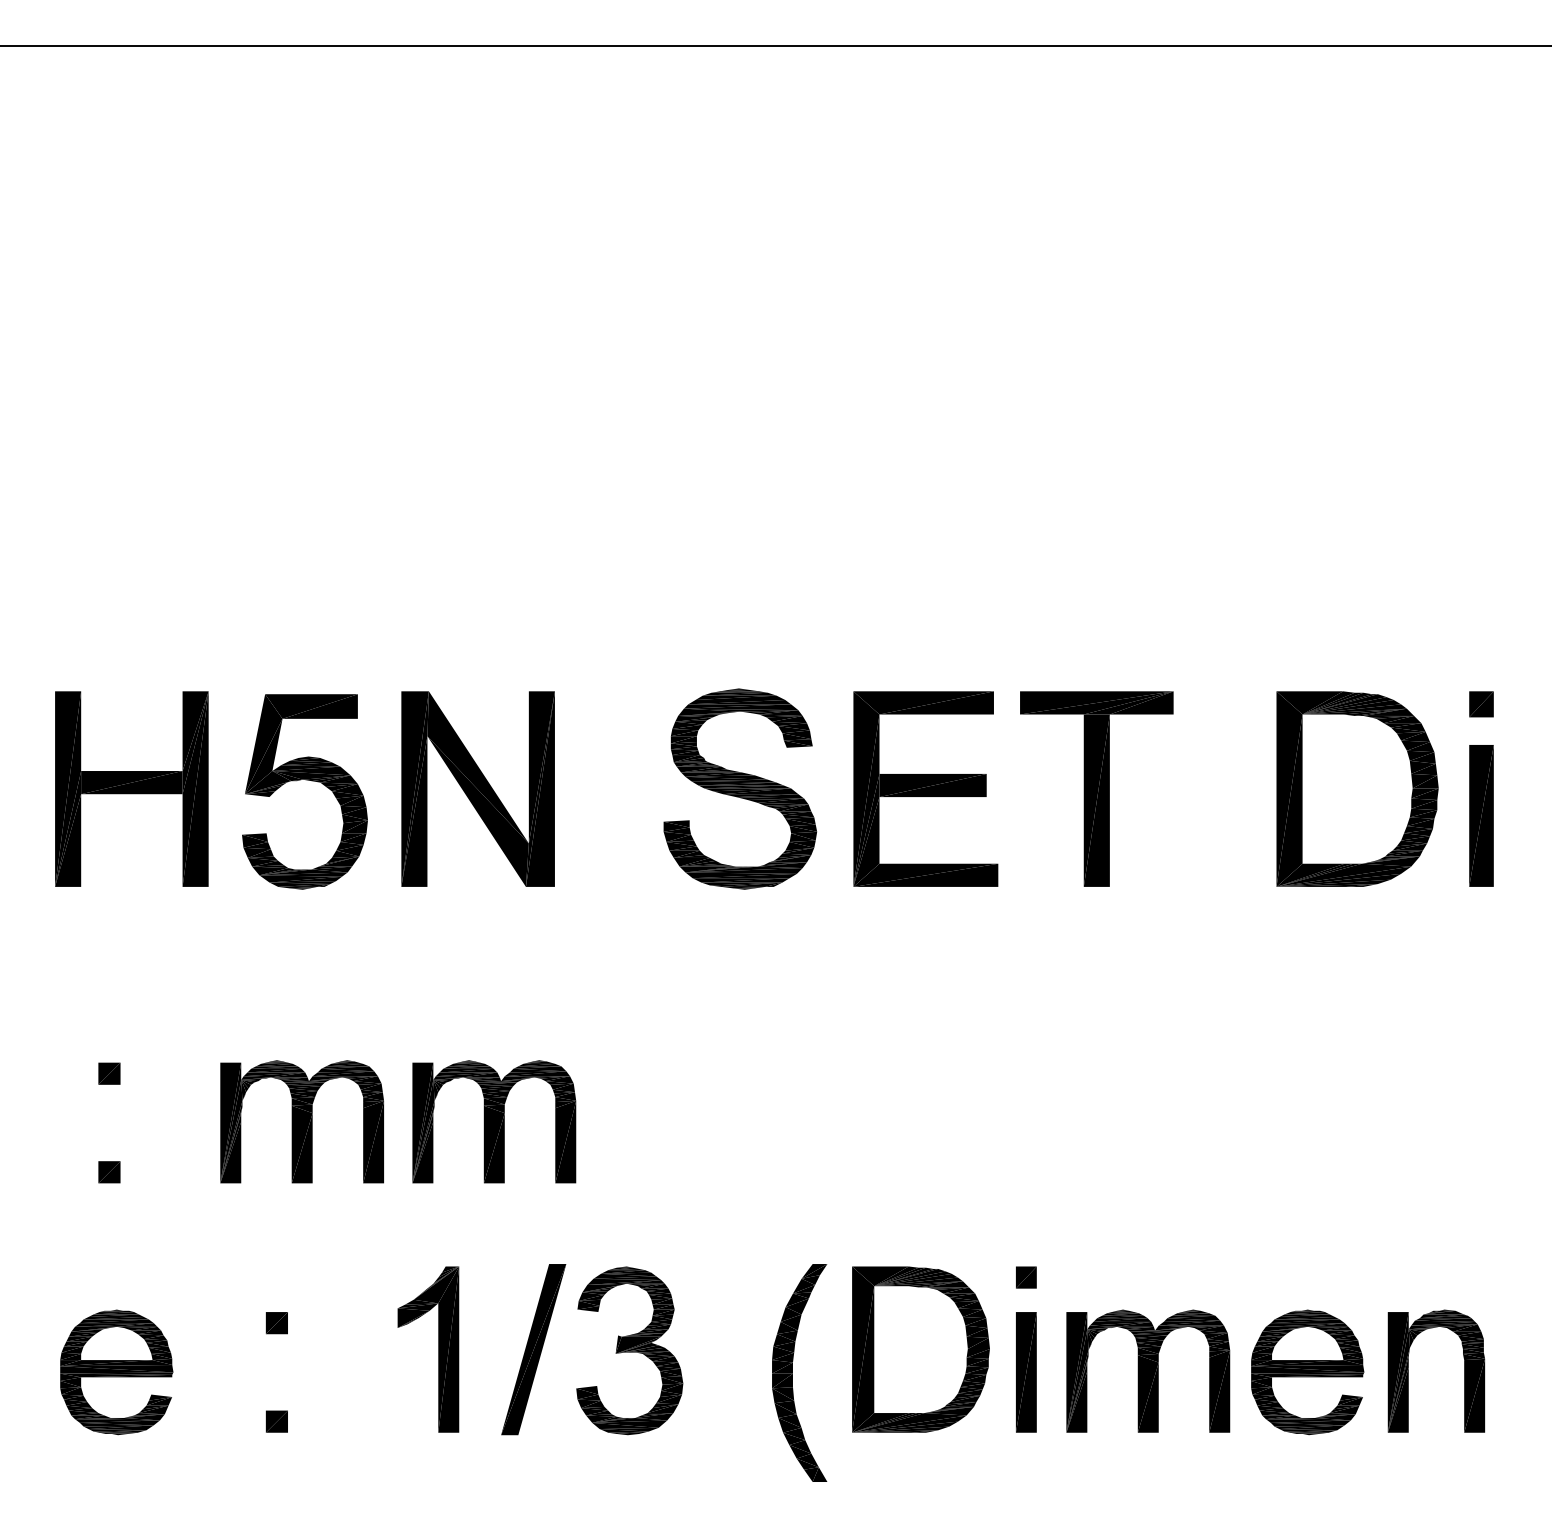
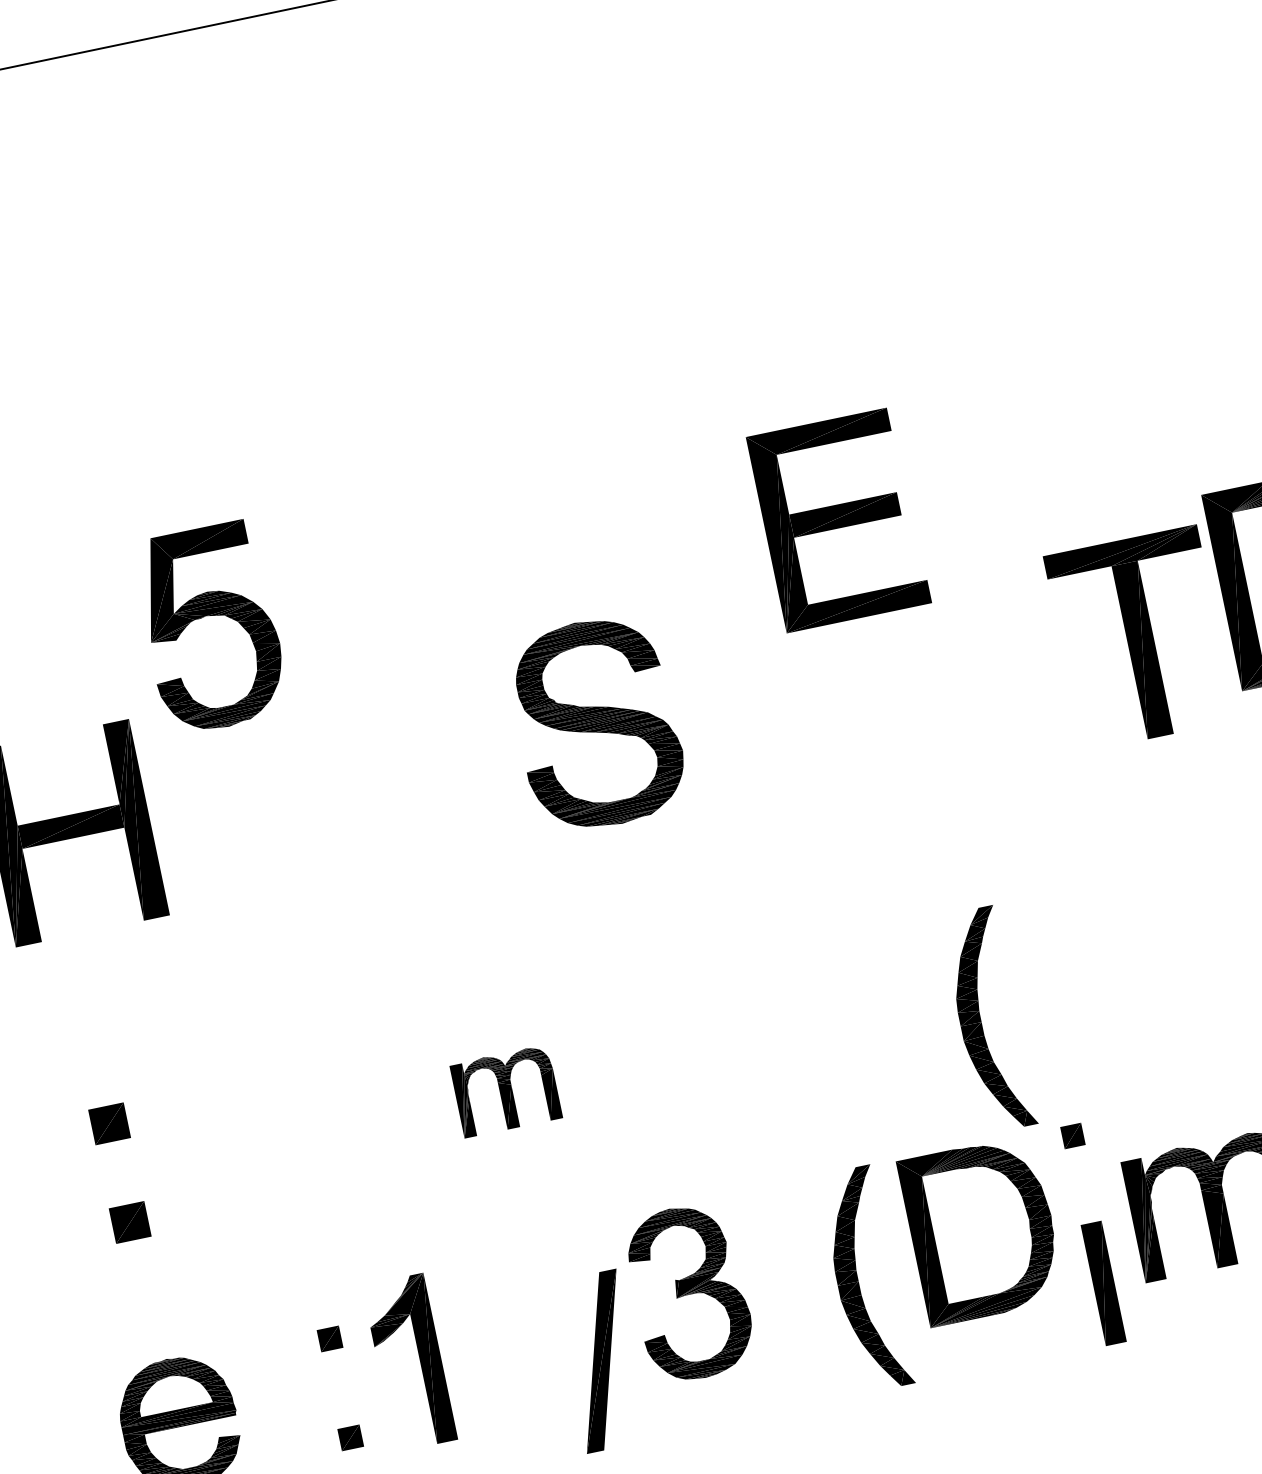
part: (305, 780) -> (209, 616), moved
part: (477, 788) -> (419, 760), removed
part: (740, 788) -> (597, 722), moved
part: (925, 788) -> (838, 519), moved
part: (1096, 788) -> (1139, 637), moved
part: (109, 1073) -> (109, 1123), size x1.6
part: (301, 1121) -> (312, 1131), removed
part: (494, 1121) -> (506, 1090), size x0.6
part: (961, 1149) -> (980, 1021), added
part: (109, 1172) -> (130, 1222), size x1.6
part: (438, 1349) -> (420, 1360), moved
part: (533, 1349) -> (601, 1361), moved
part: (1026, 1372) -> (1103, 1283), moved

